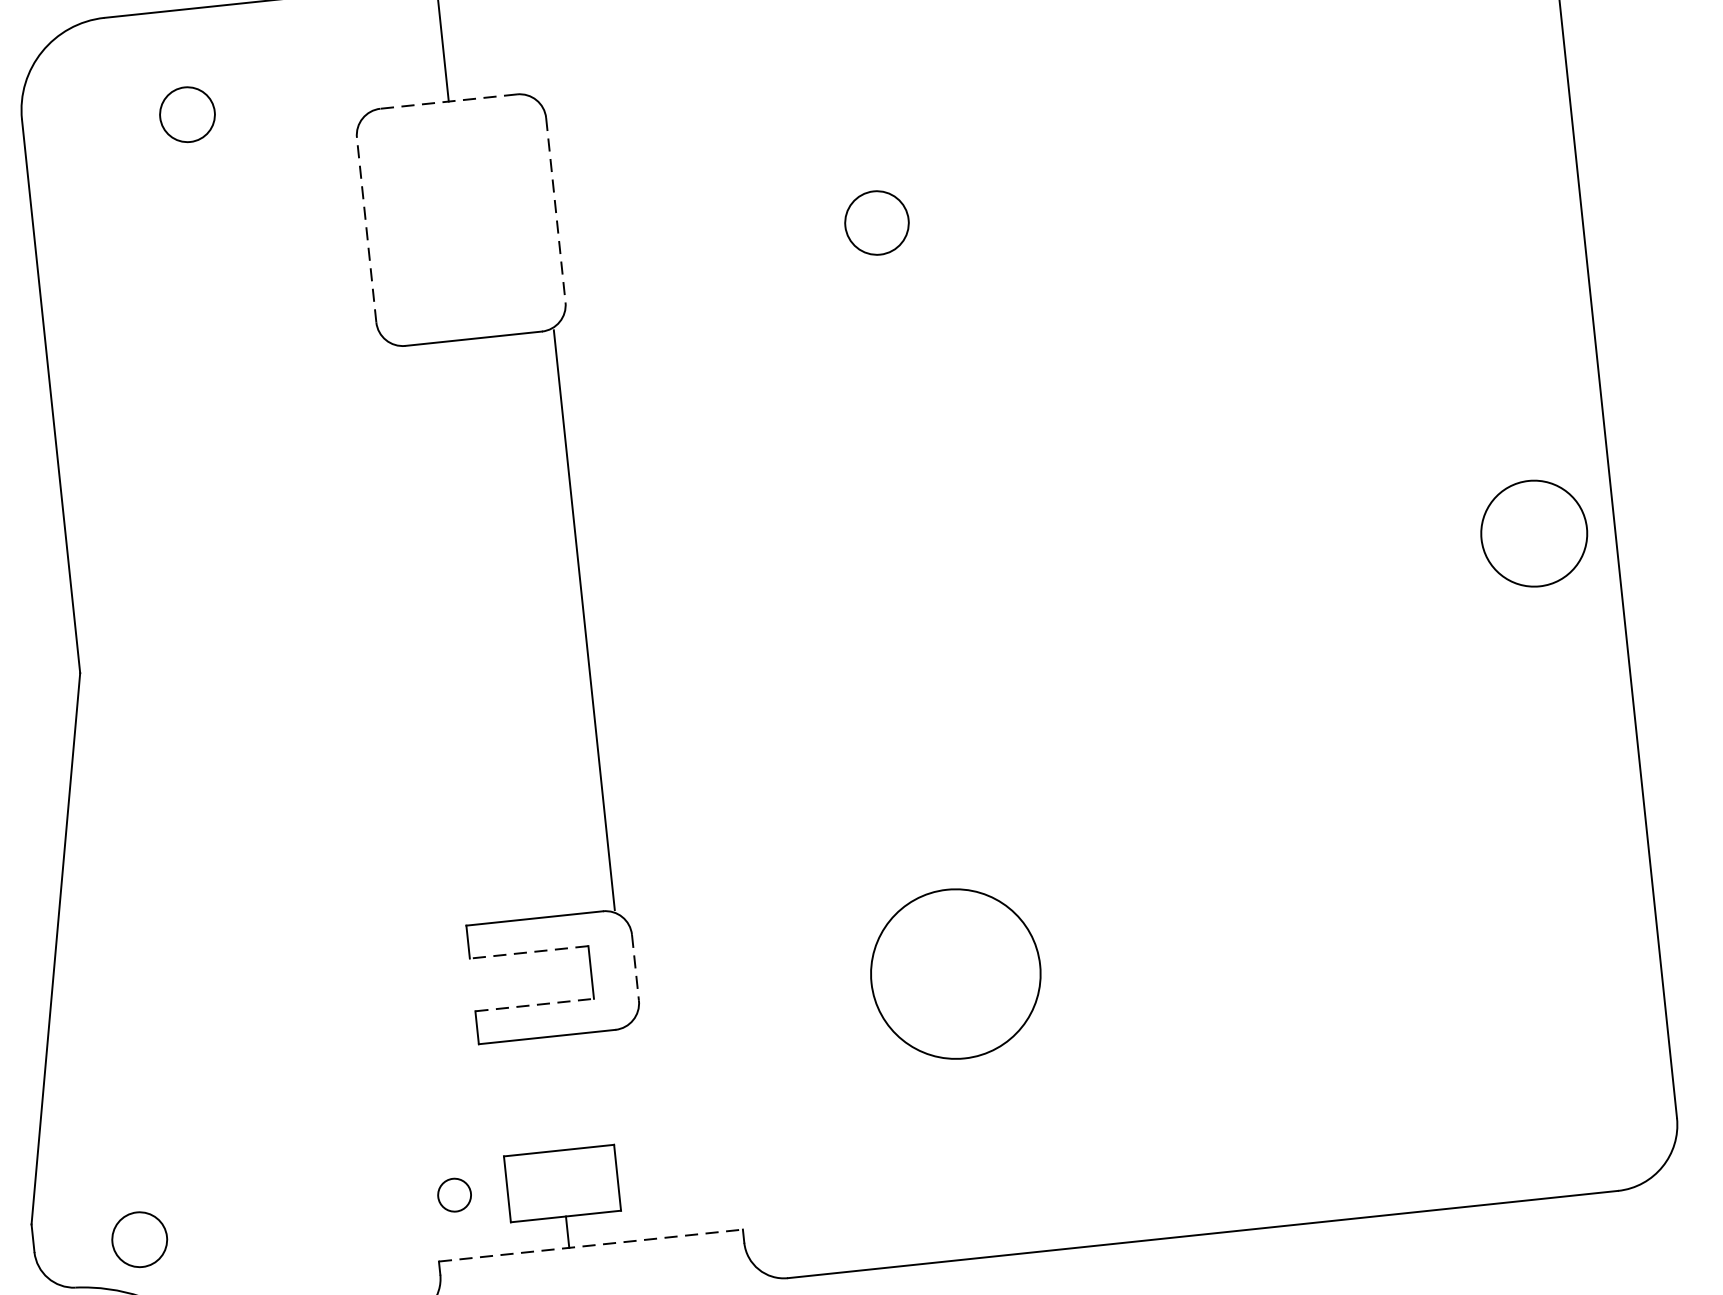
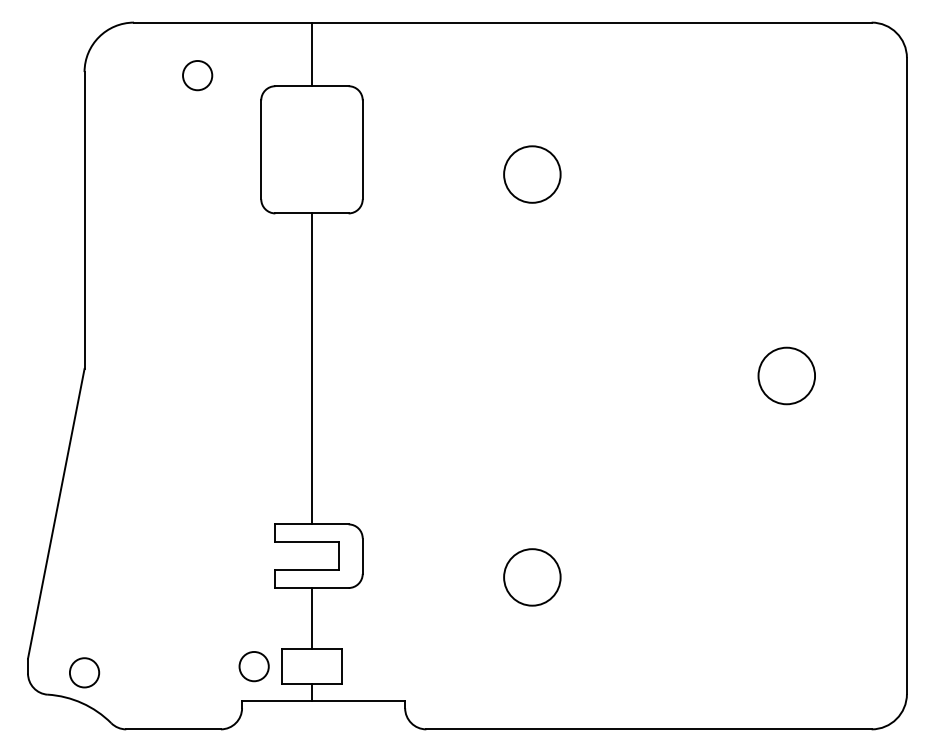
line: (449, 101) -> (312, 86), dashed -> solid
circle: (187, 114) -> (197, 75), moved
line: (555, 211) -> (362, 150), dashed -> solid
circle: (877, 222) -> (532, 174), size x1.67
line: (367, 229) -> (261, 149), dashed -> solid
circle: (1533, 532) -> (786, 375), moved
line: (585, 619) -> (312, 368), moved
line: (529, 953) -> (307, 542), dashed -> solid
line: (635, 968) -> (362, 556), dashed -> solid
circle: (956, 974) -> (532, 577), size x0.62
line: (535, 1005) -> (307, 570), dashed -> solid
line: (554, 1093) -> (312, 618), added
circle: (453, 1194) -> (253, 666), size x1.67
line: (590, 1246) -> (323, 701), dashed -> solid

